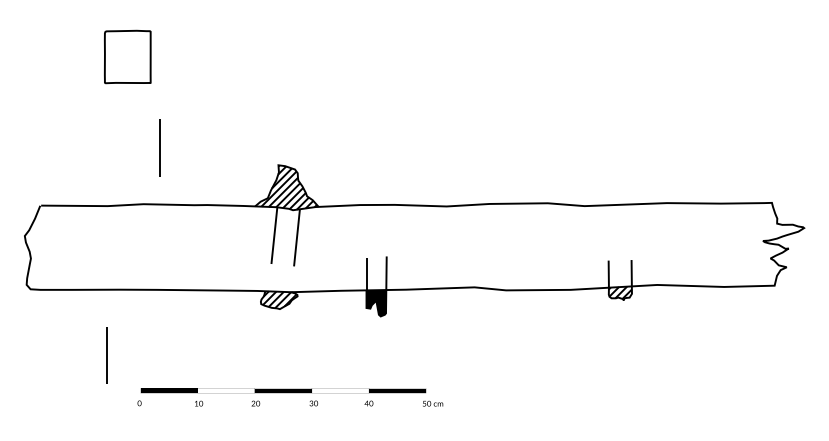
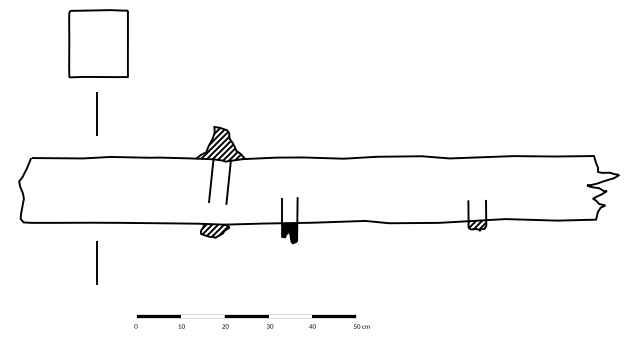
part: (127, 56) -> (98, 43), size x1.67
line: (159, 147) -> (96, 113), moved
line: (106, 355) -> (96, 263), moved
text: (290, 397) -> (252, 321), moved

